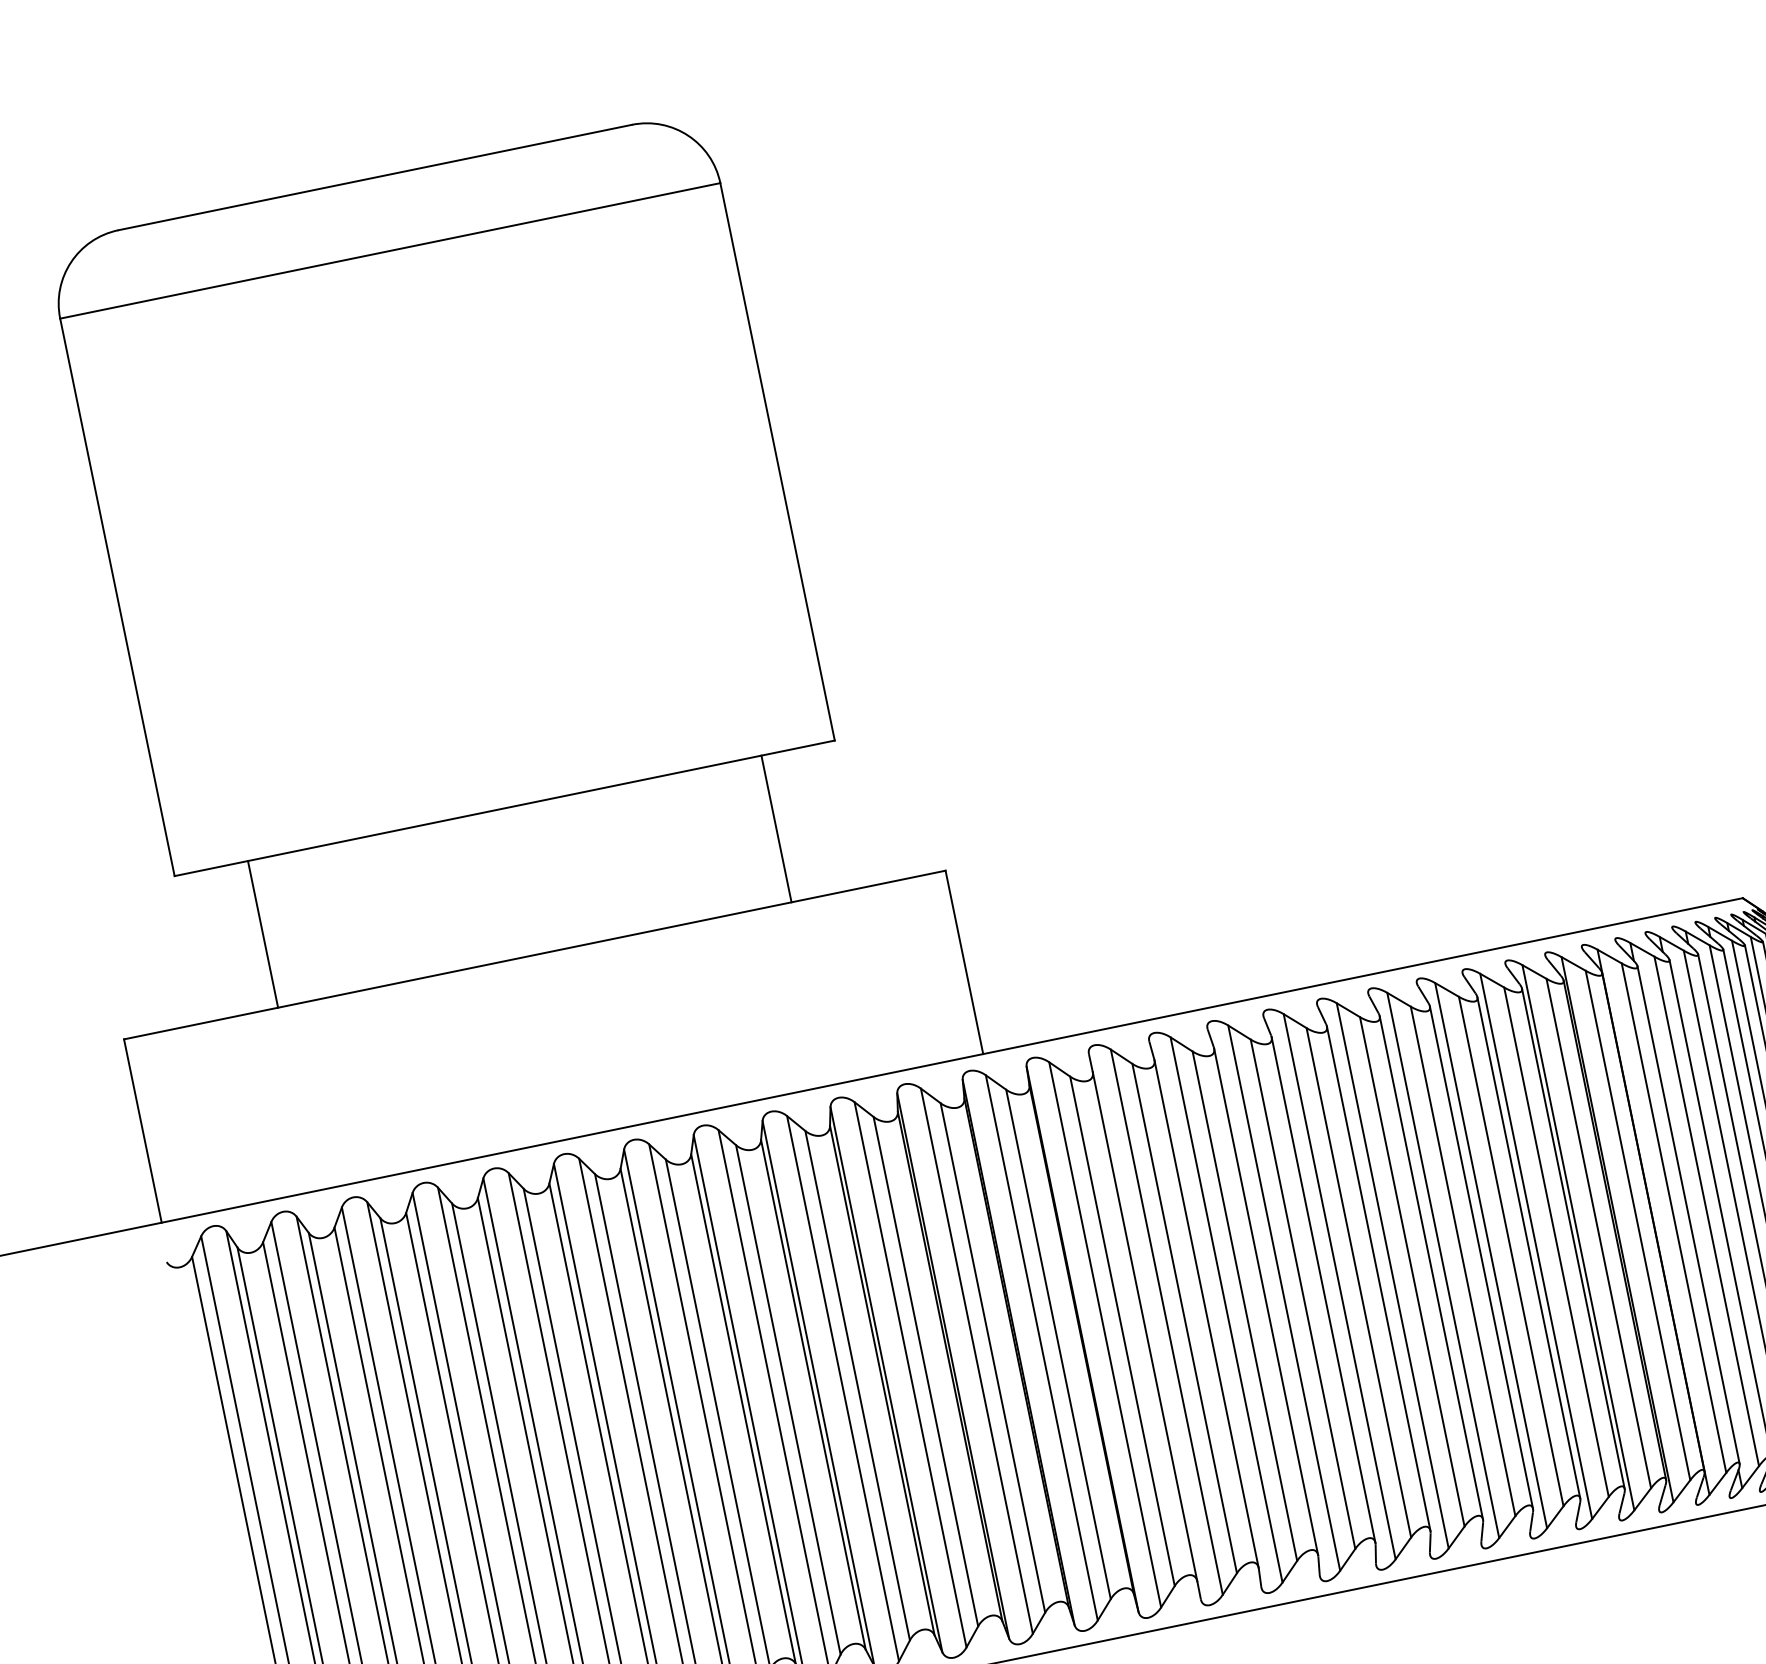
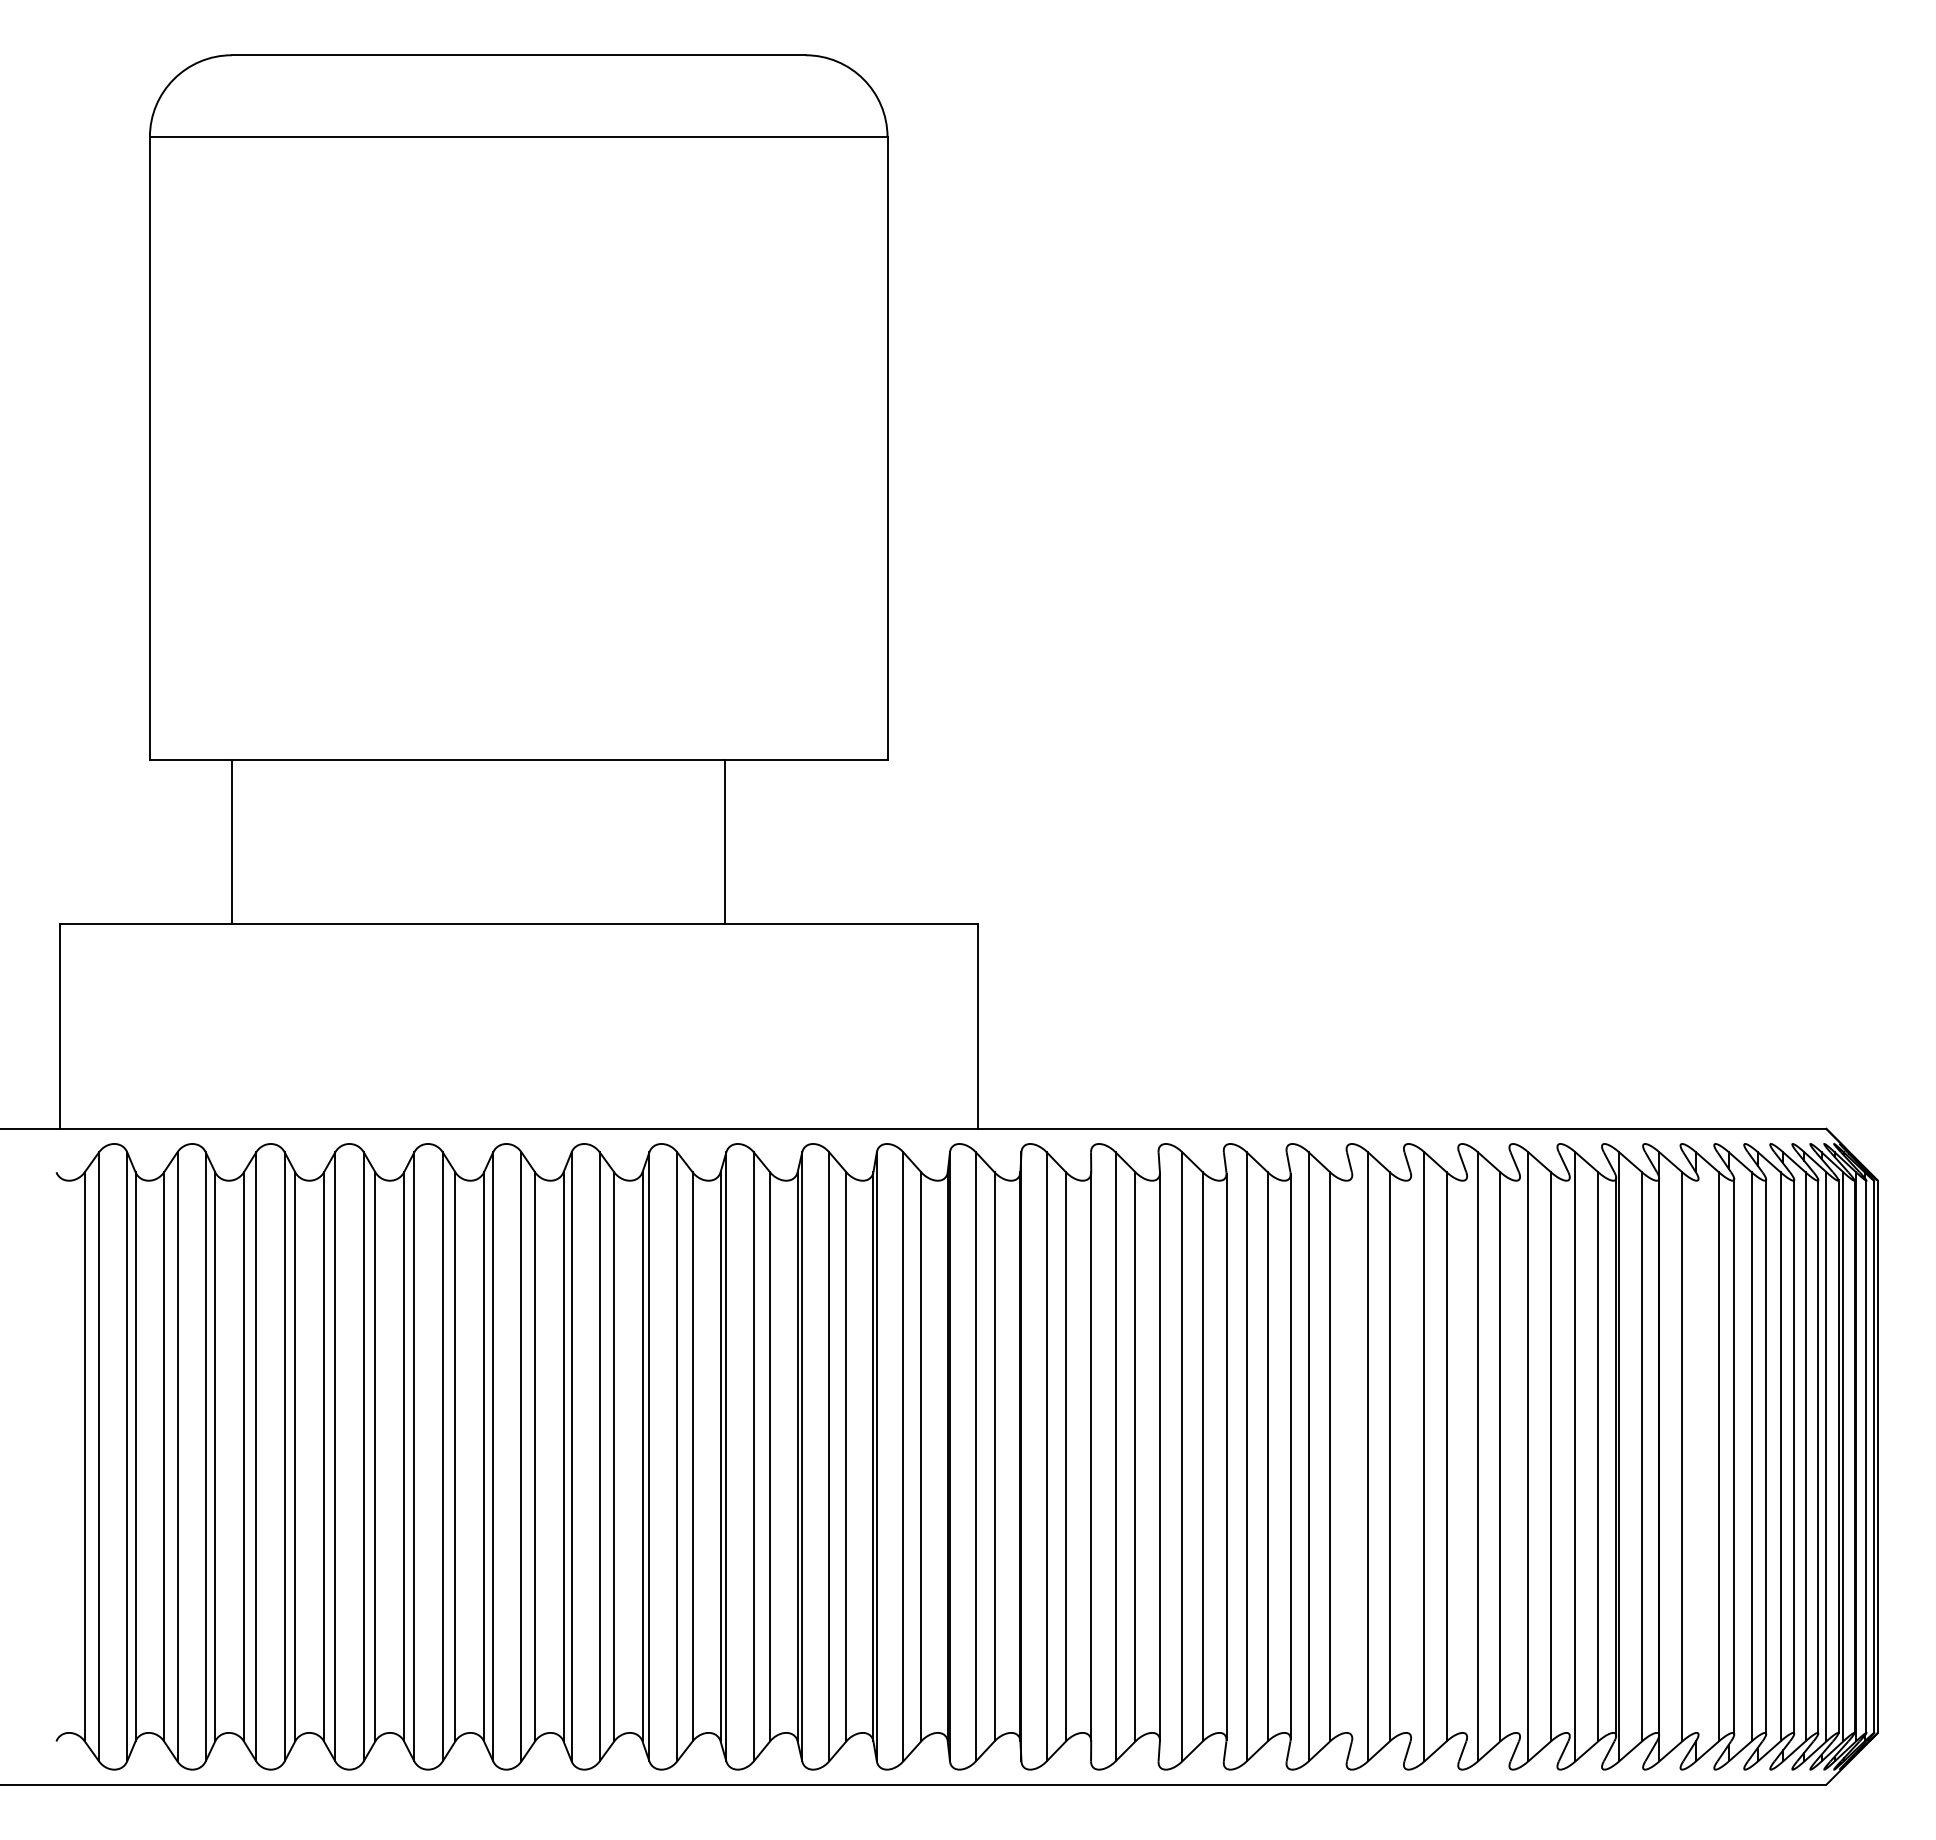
line: (776, 829) -> (724, 842), moved
line: (1688, 1214) -> (1698, 1456), removed
line: (1573, 1238) -> (1569, 1456), removed
line: (1529, 1247) -> (1520, 1456), removed
line: (1481, 1257) -> (1467, 1456), removed
line: (1431, 1267) -> (1411, 1456), removed
line: (1378, 1278) -> (1352, 1456), removed

